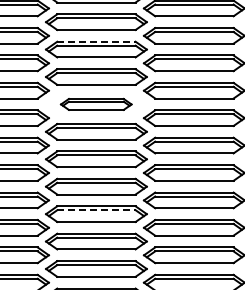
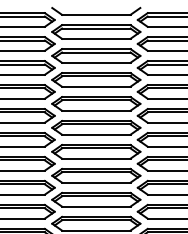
line: (96, 41) -> (96, 48), dashed -> solid
part: (95, 104) -> (95, 103), size x1.43
line: (96, 210) -> (96, 196), dashed -> solid

